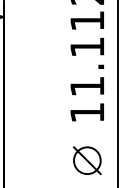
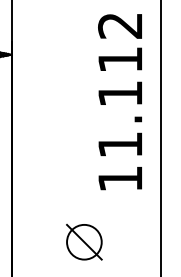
part: (87, 160) -> (84, 241), moved

